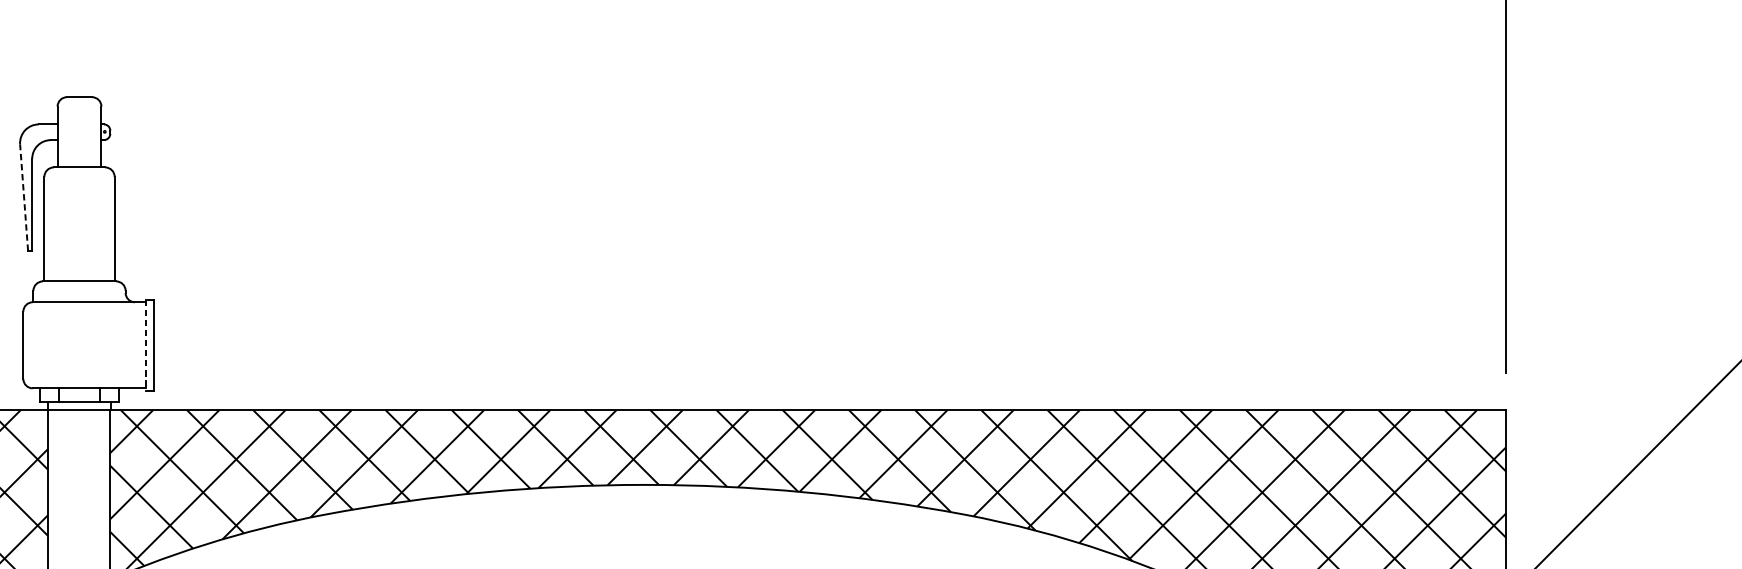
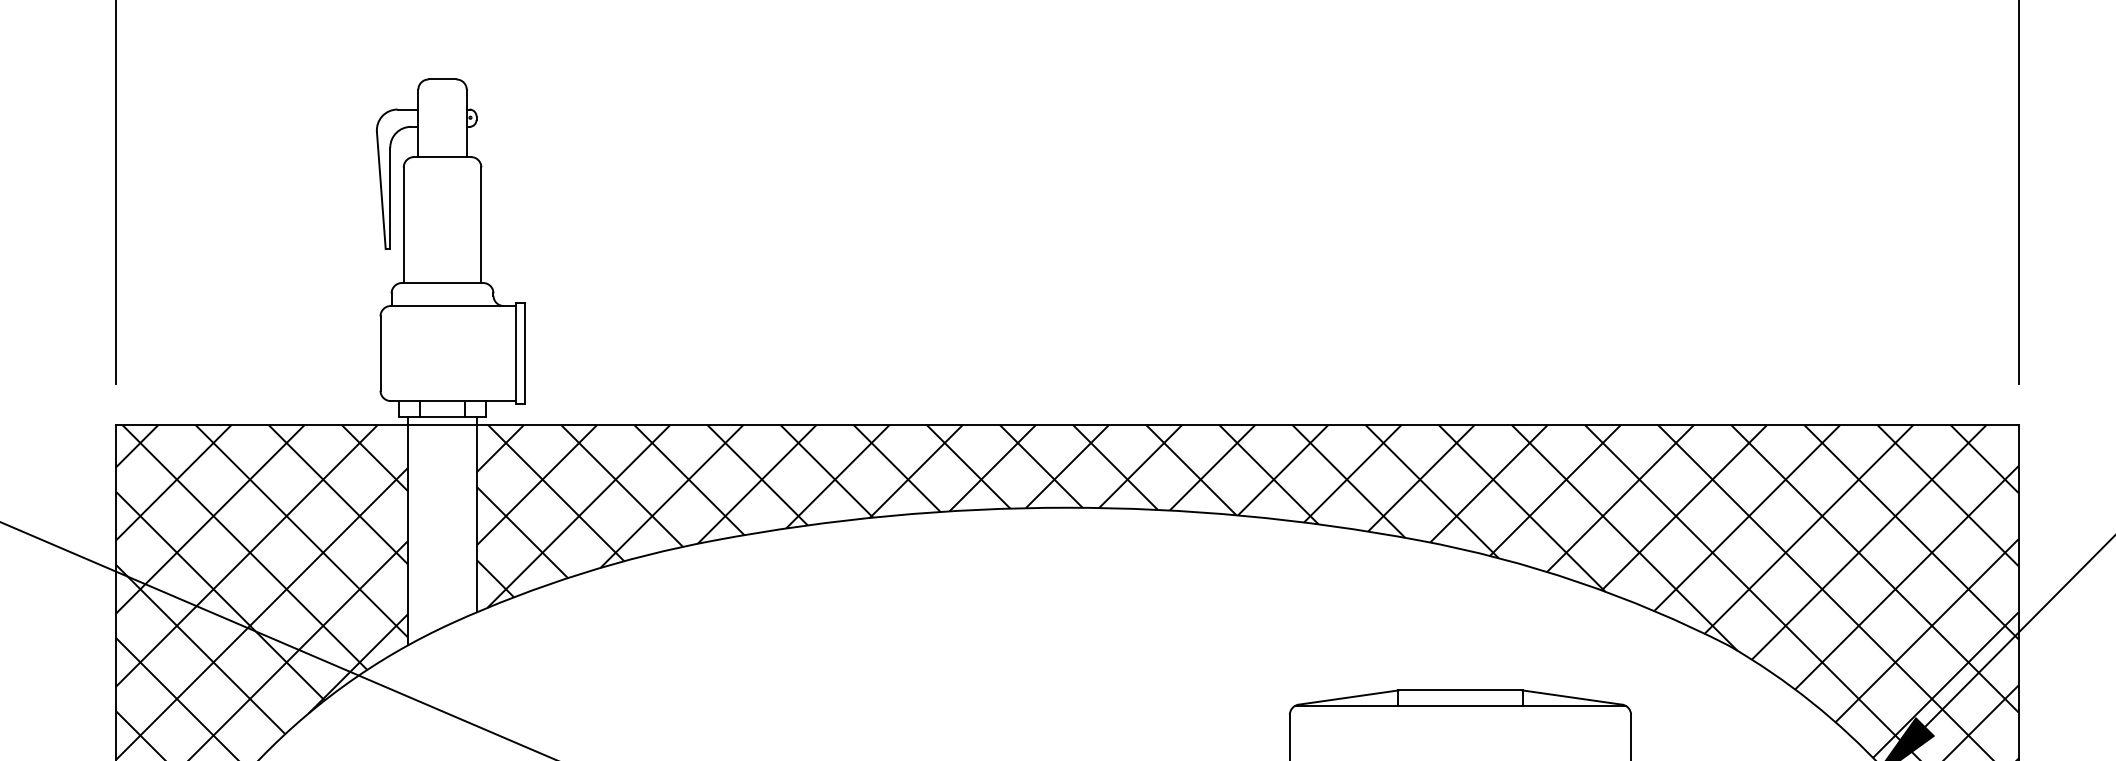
line: (24, 197) -> (381, 190), dashed -> solid
line: (146, 345) -> (516, 353), dashed -> solid

